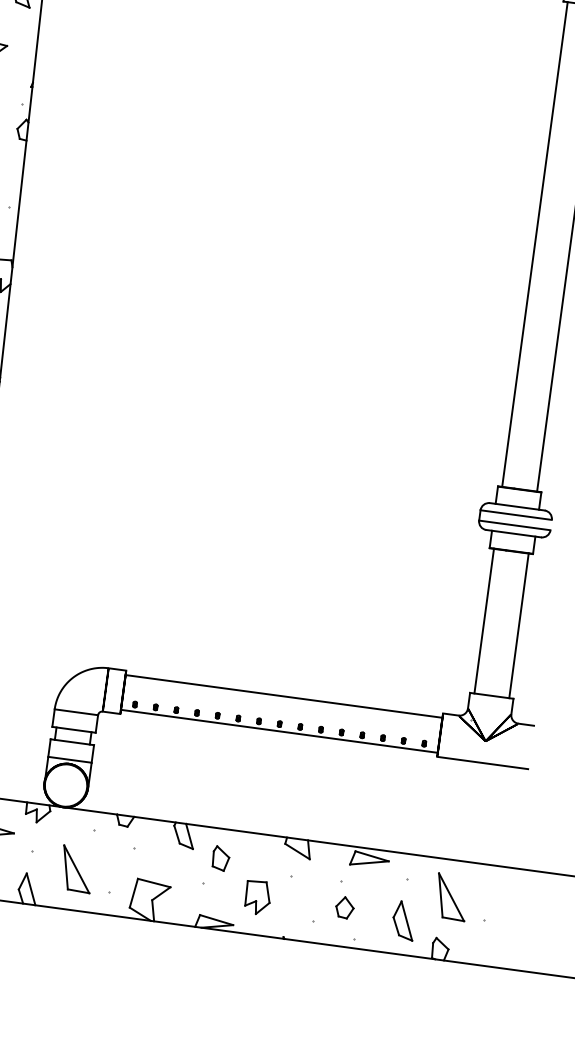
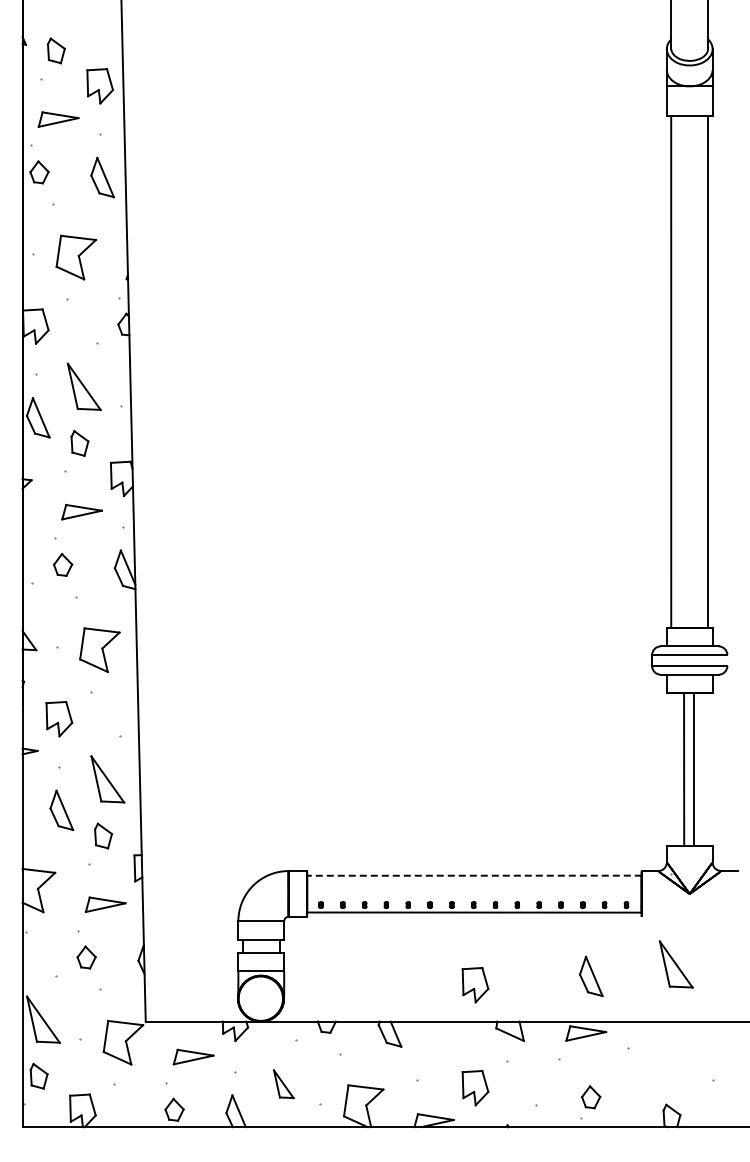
line: (484, 620) -> (694, 768), moved
line: (519, 624) -> (684, 768), moved
line: (283, 696) -> (473, 875), solid -> dashed
line: (482, 762) -> (689, 916), removed
part: (271, 800) -> (475, 985), added
part: (220, 858) -> (431, 1052), removed
part: (76, 869) -> (283, 1084), size x0.6
part: (450, 897) -> (675, 964), moved
part: (345, 907) -> (591, 1097), moved
part: (403, 920) -> (590, 976), moved

